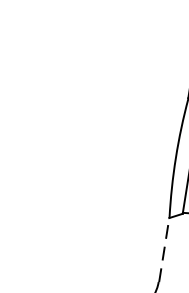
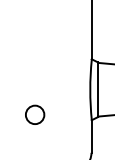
circle: (60, 189) -> (35, 114), added
line: (163, 249) -> (91, 136), dashed -> solid

